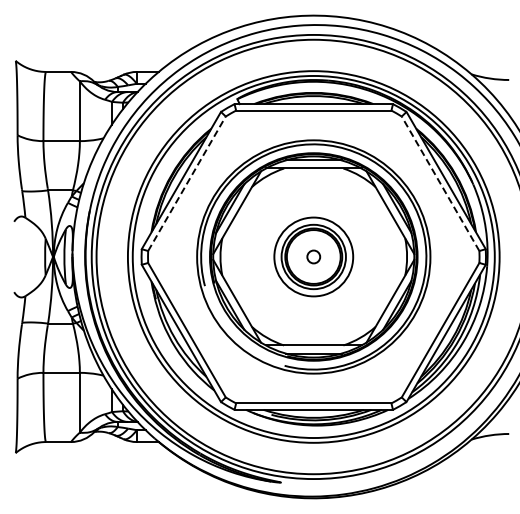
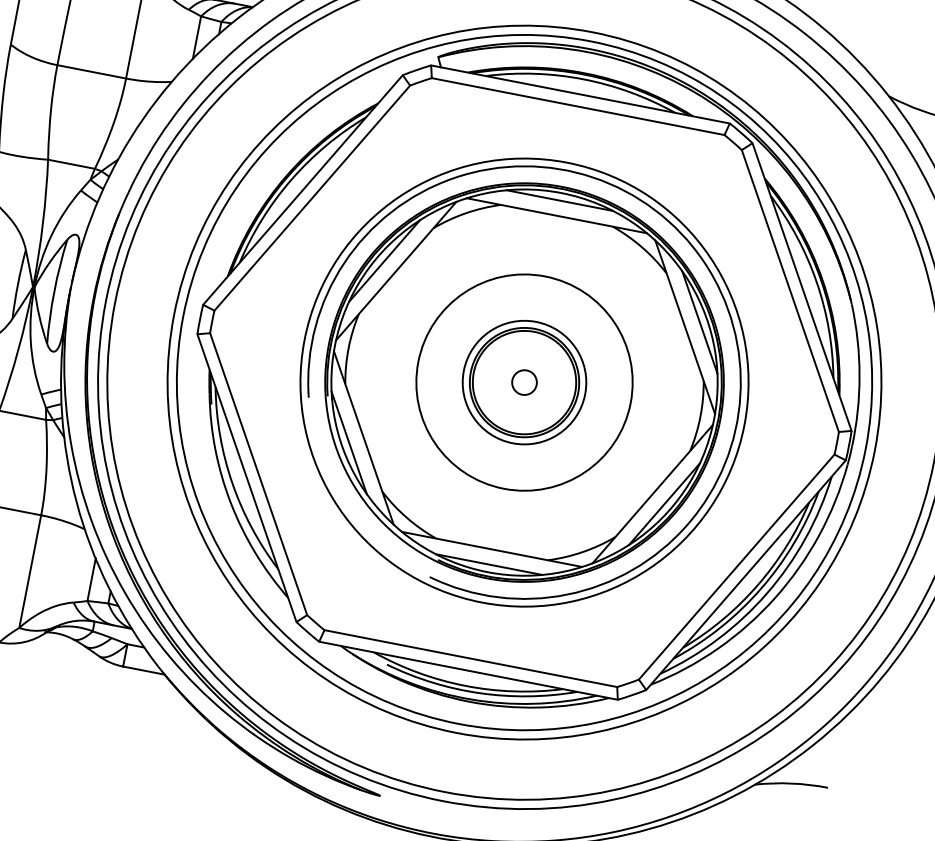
line: (186, 183) -> (311, 197), dashed -> solid
line: (440, 183) -> (790, 290), dashed -> solid
circle: (313, 256) -> (524, 381), size x1.43

